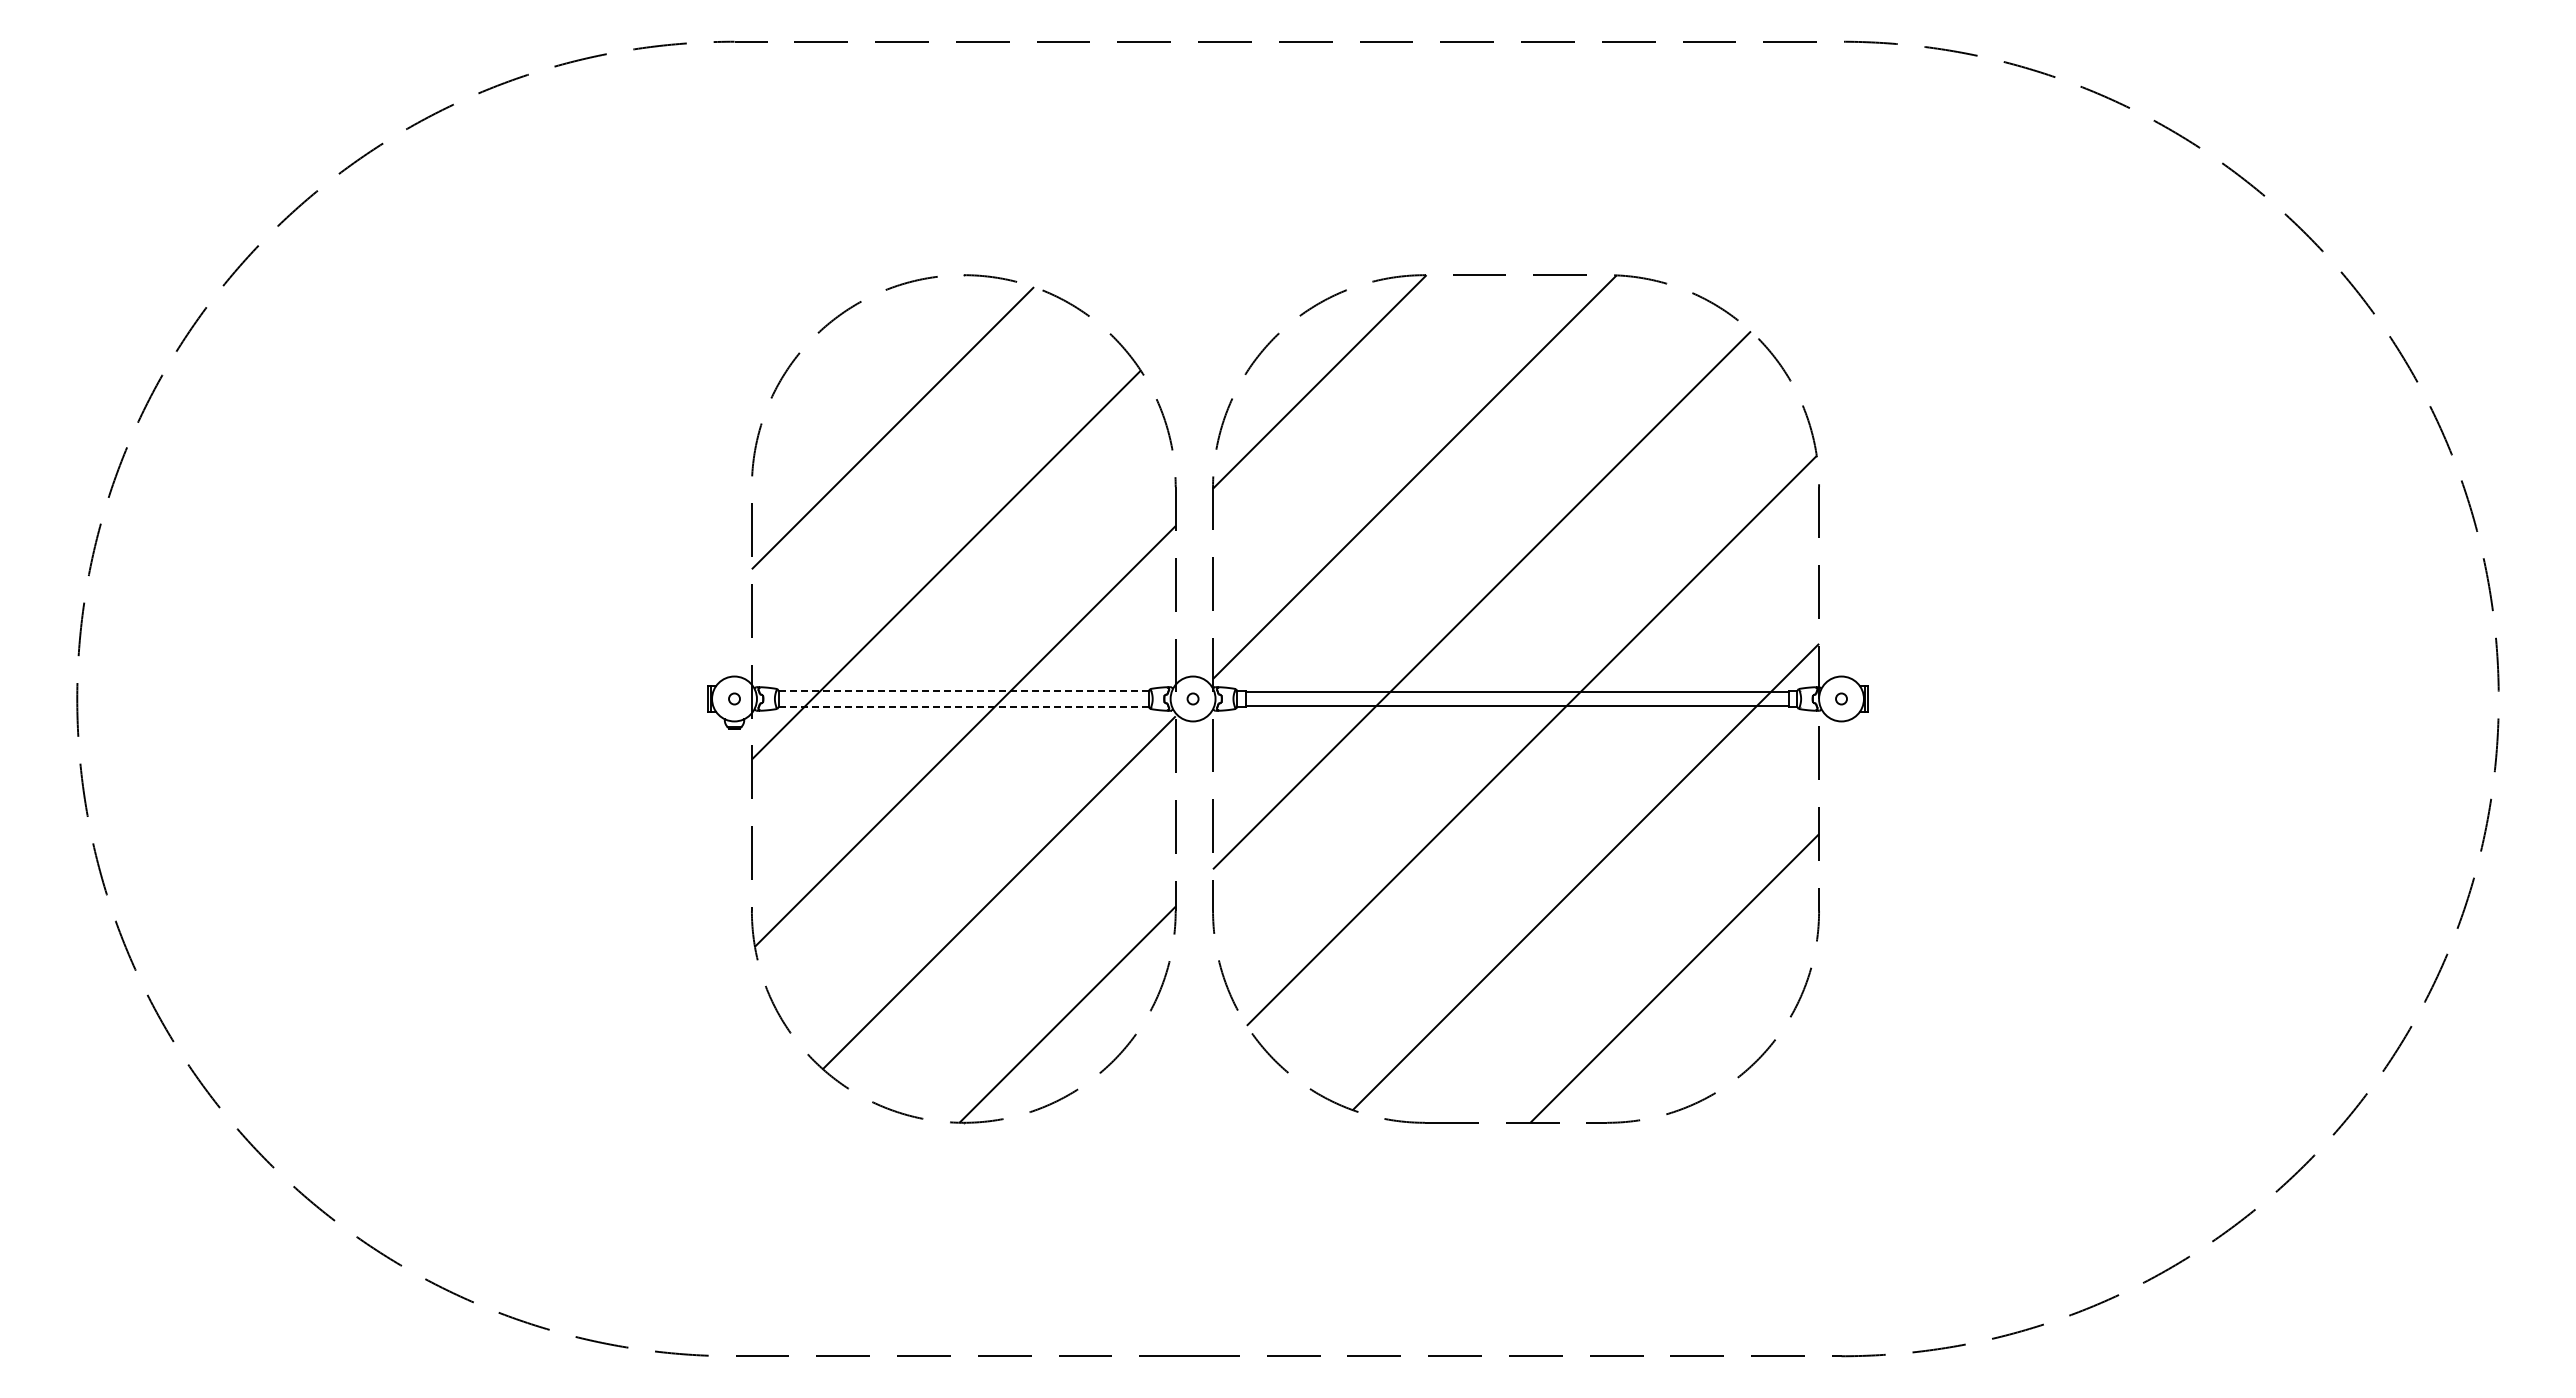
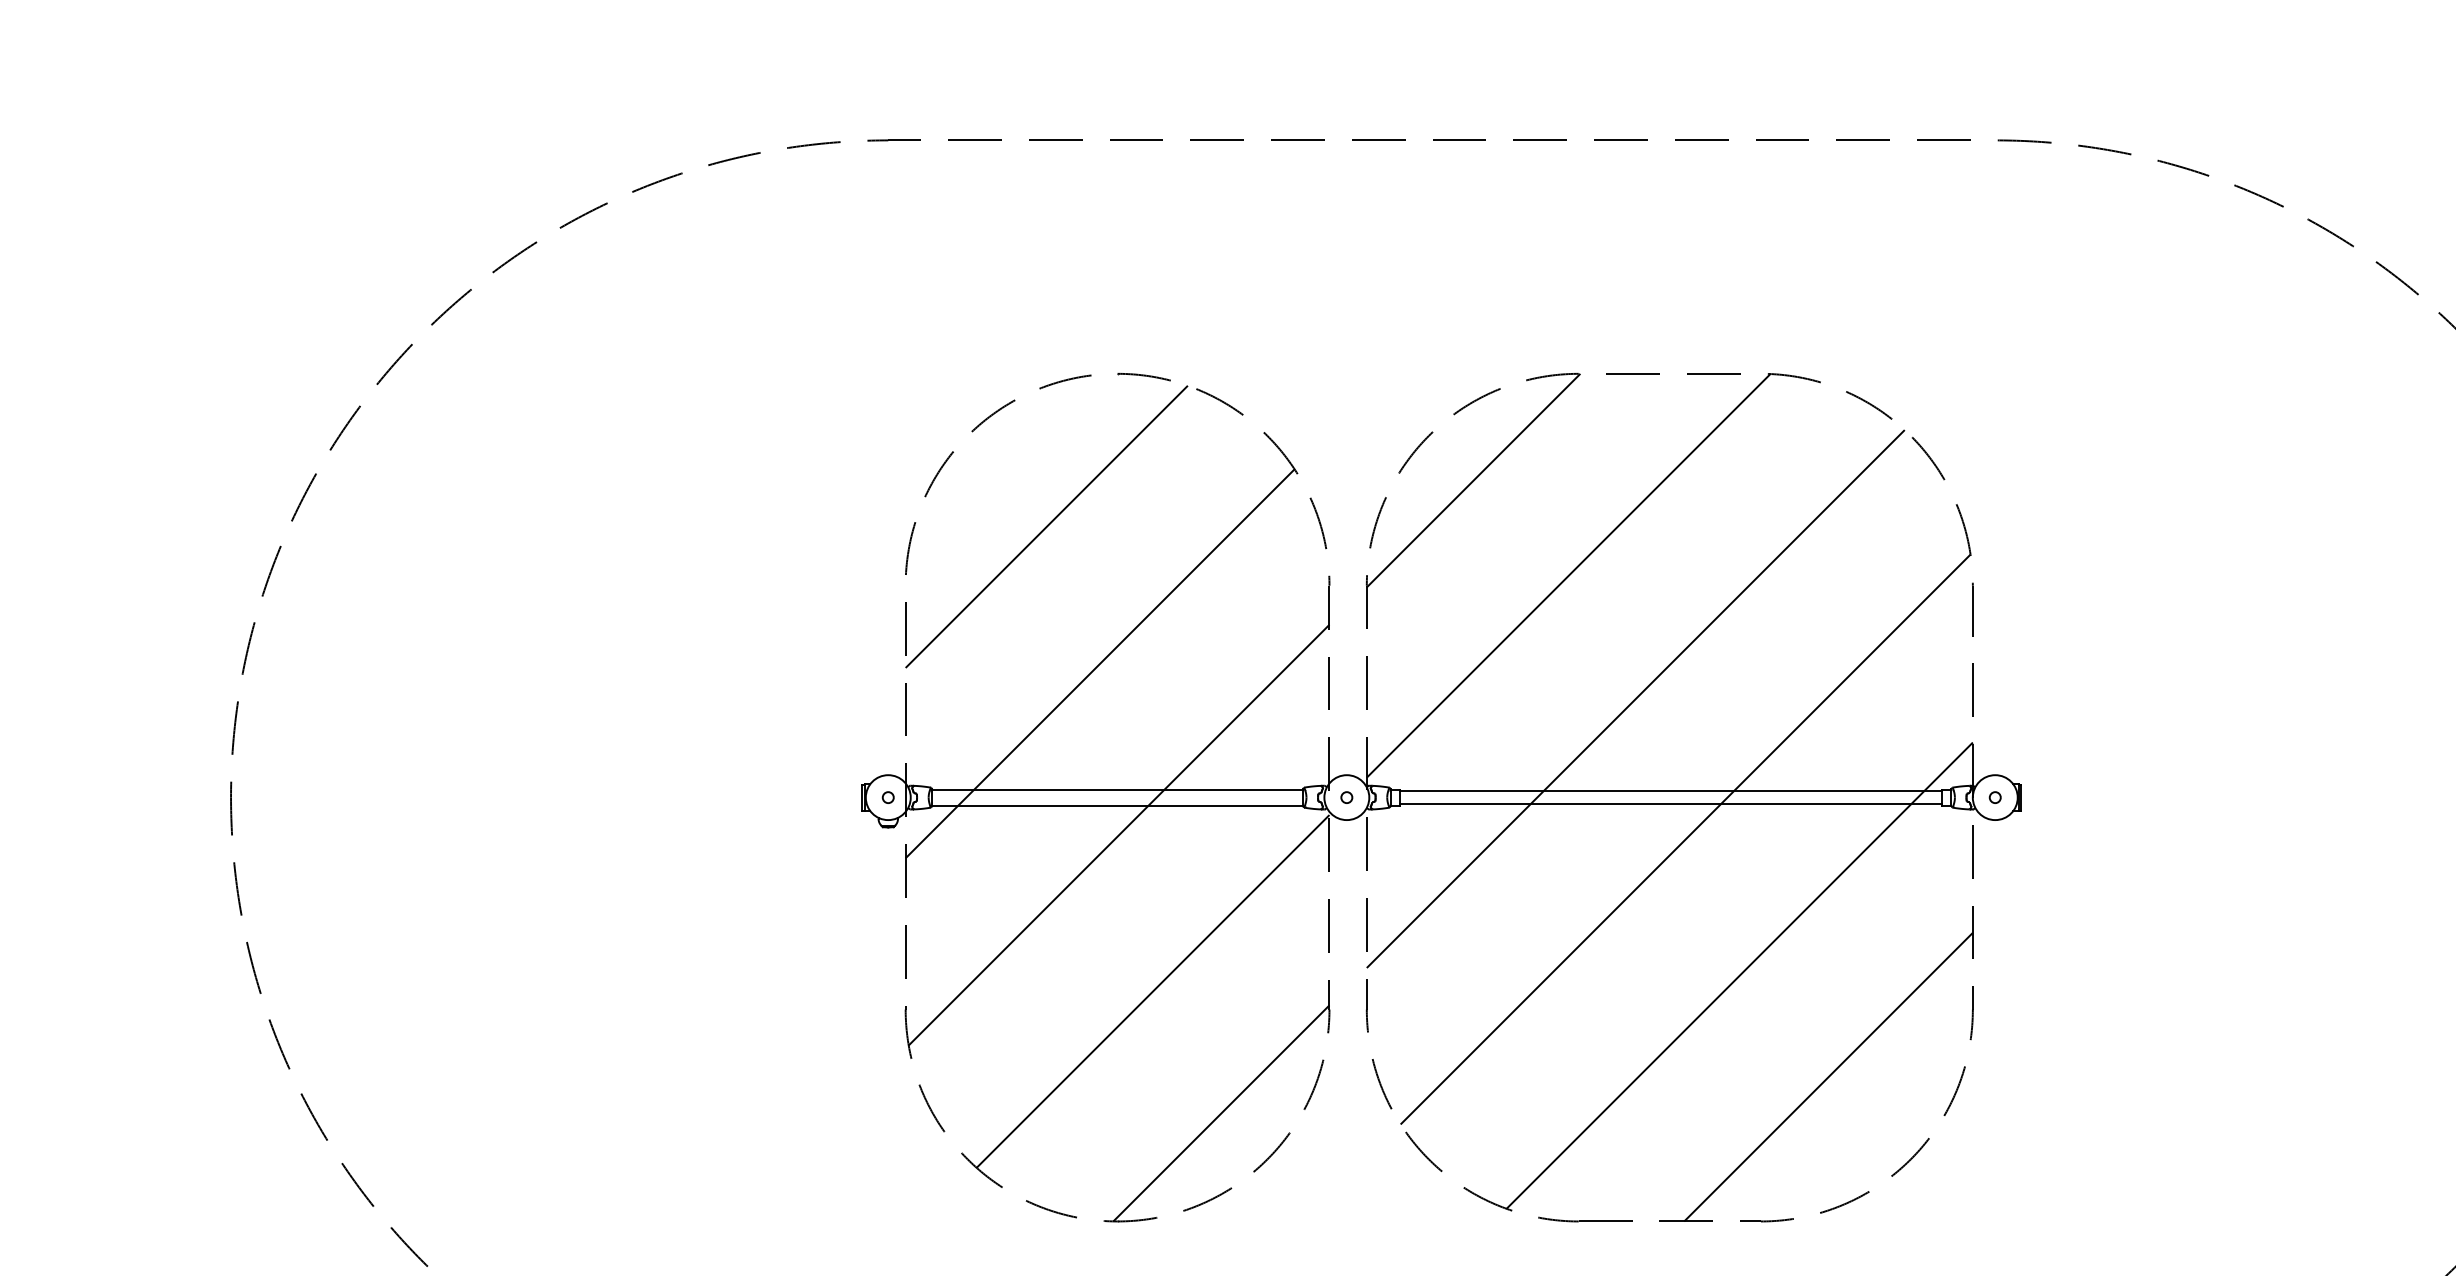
line: (963, 690) -> (1117, 789), dashed -> solid
line: (963, 707) -> (1117, 806), dashed -> solid

